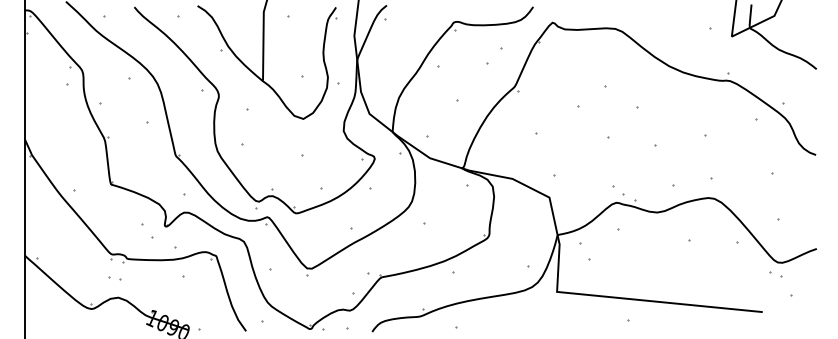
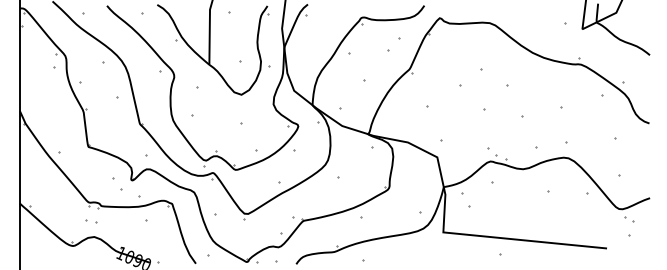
part: (775, 274) -> (629, 219), moved

